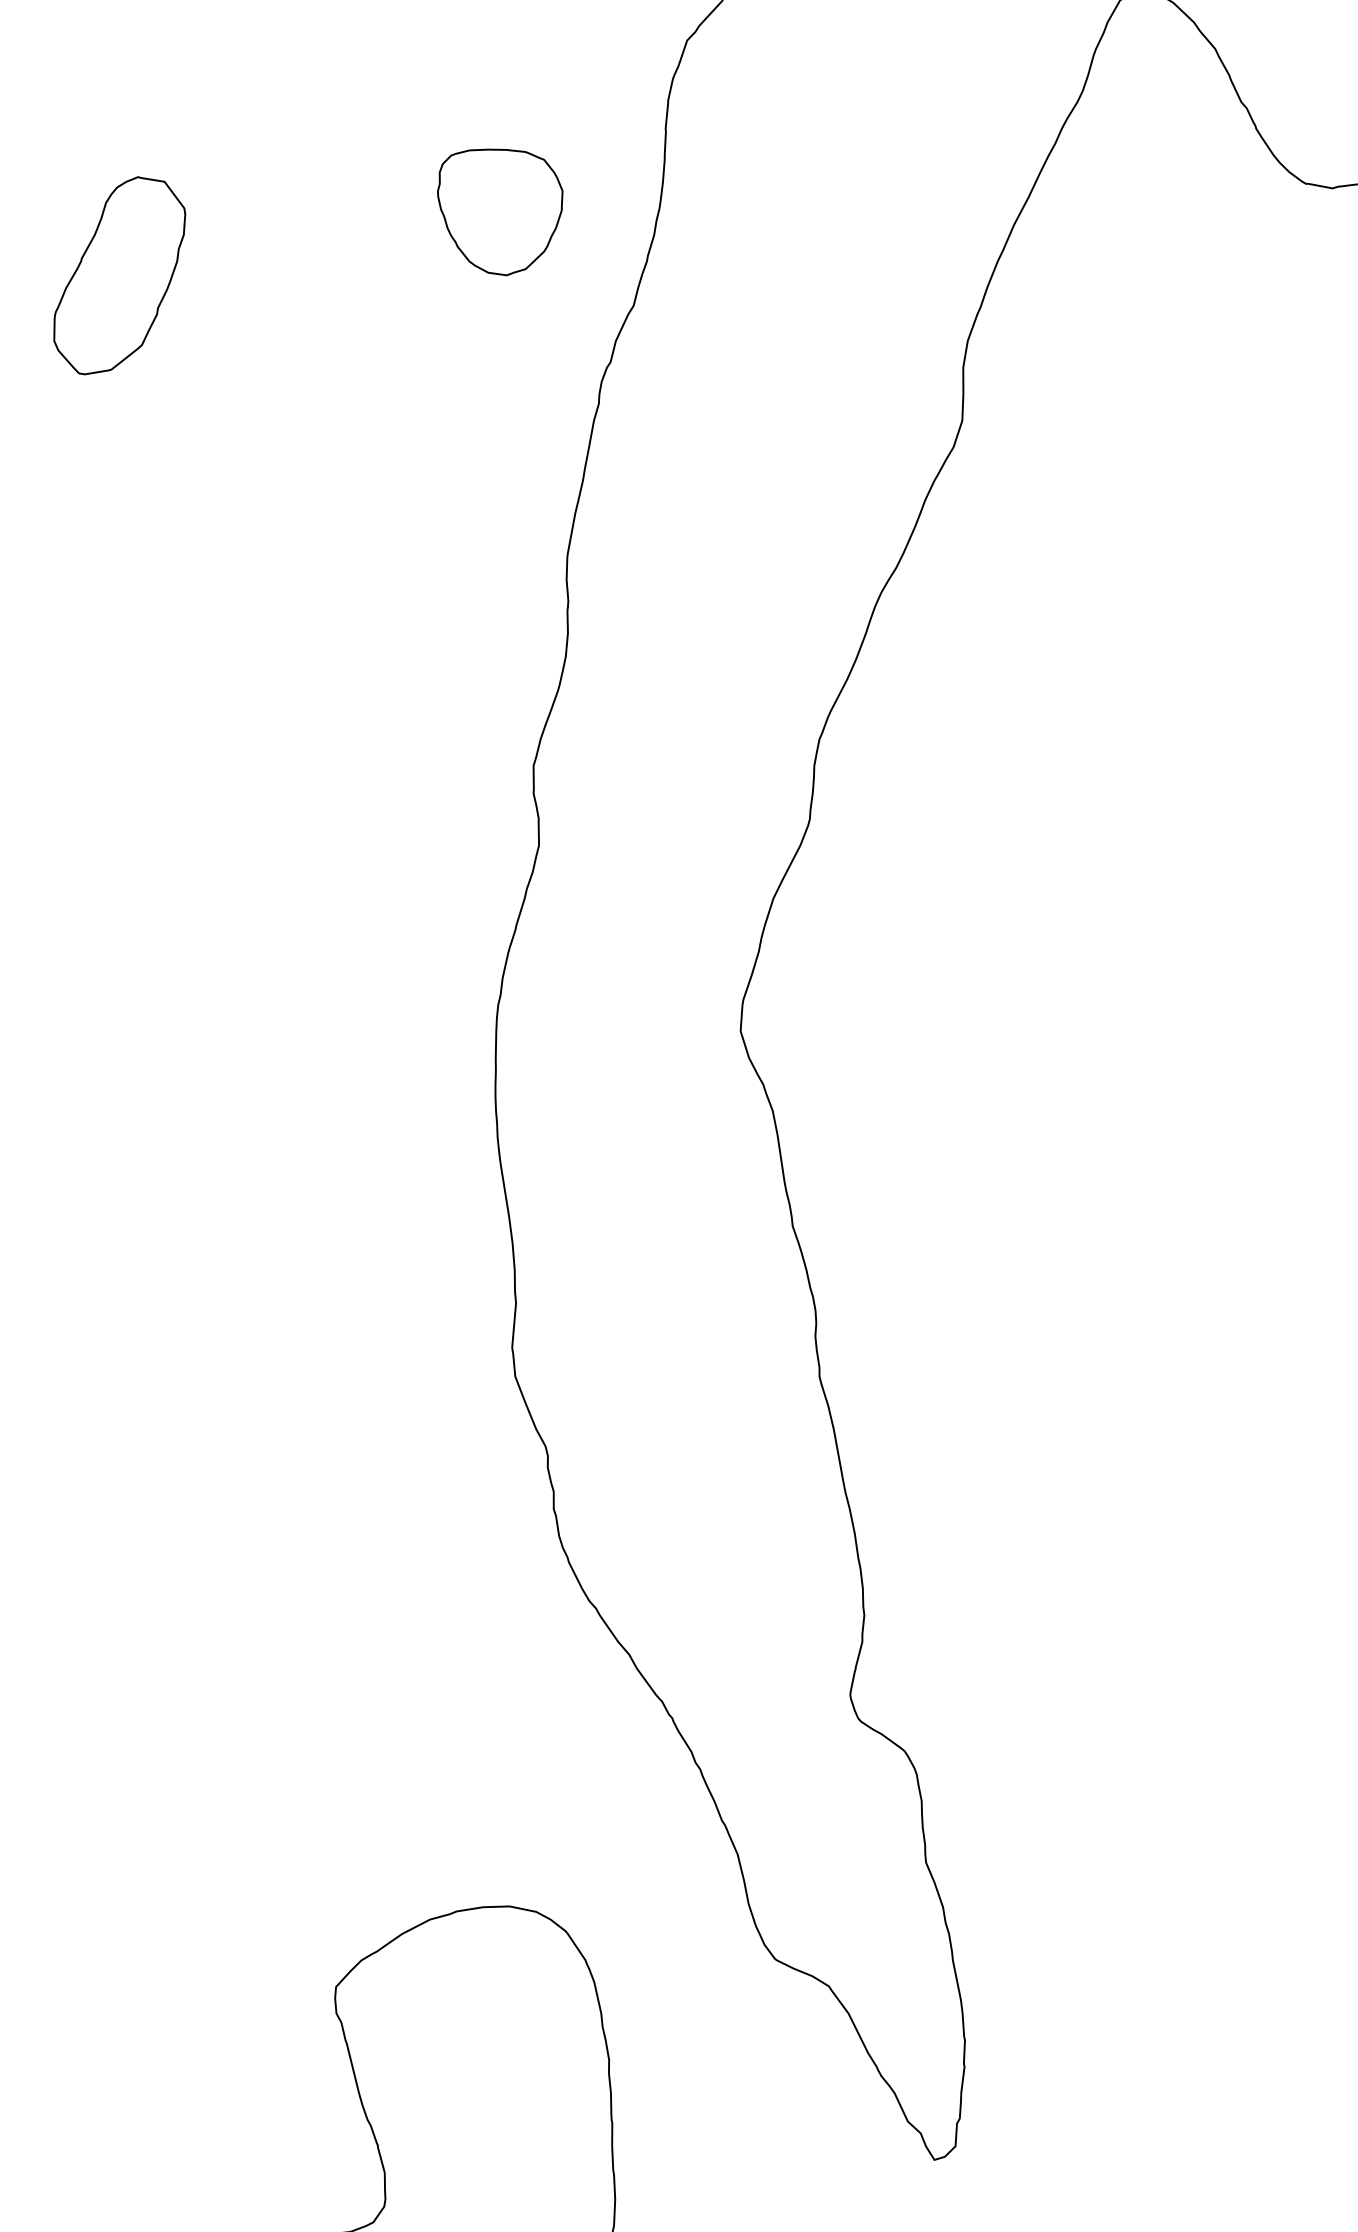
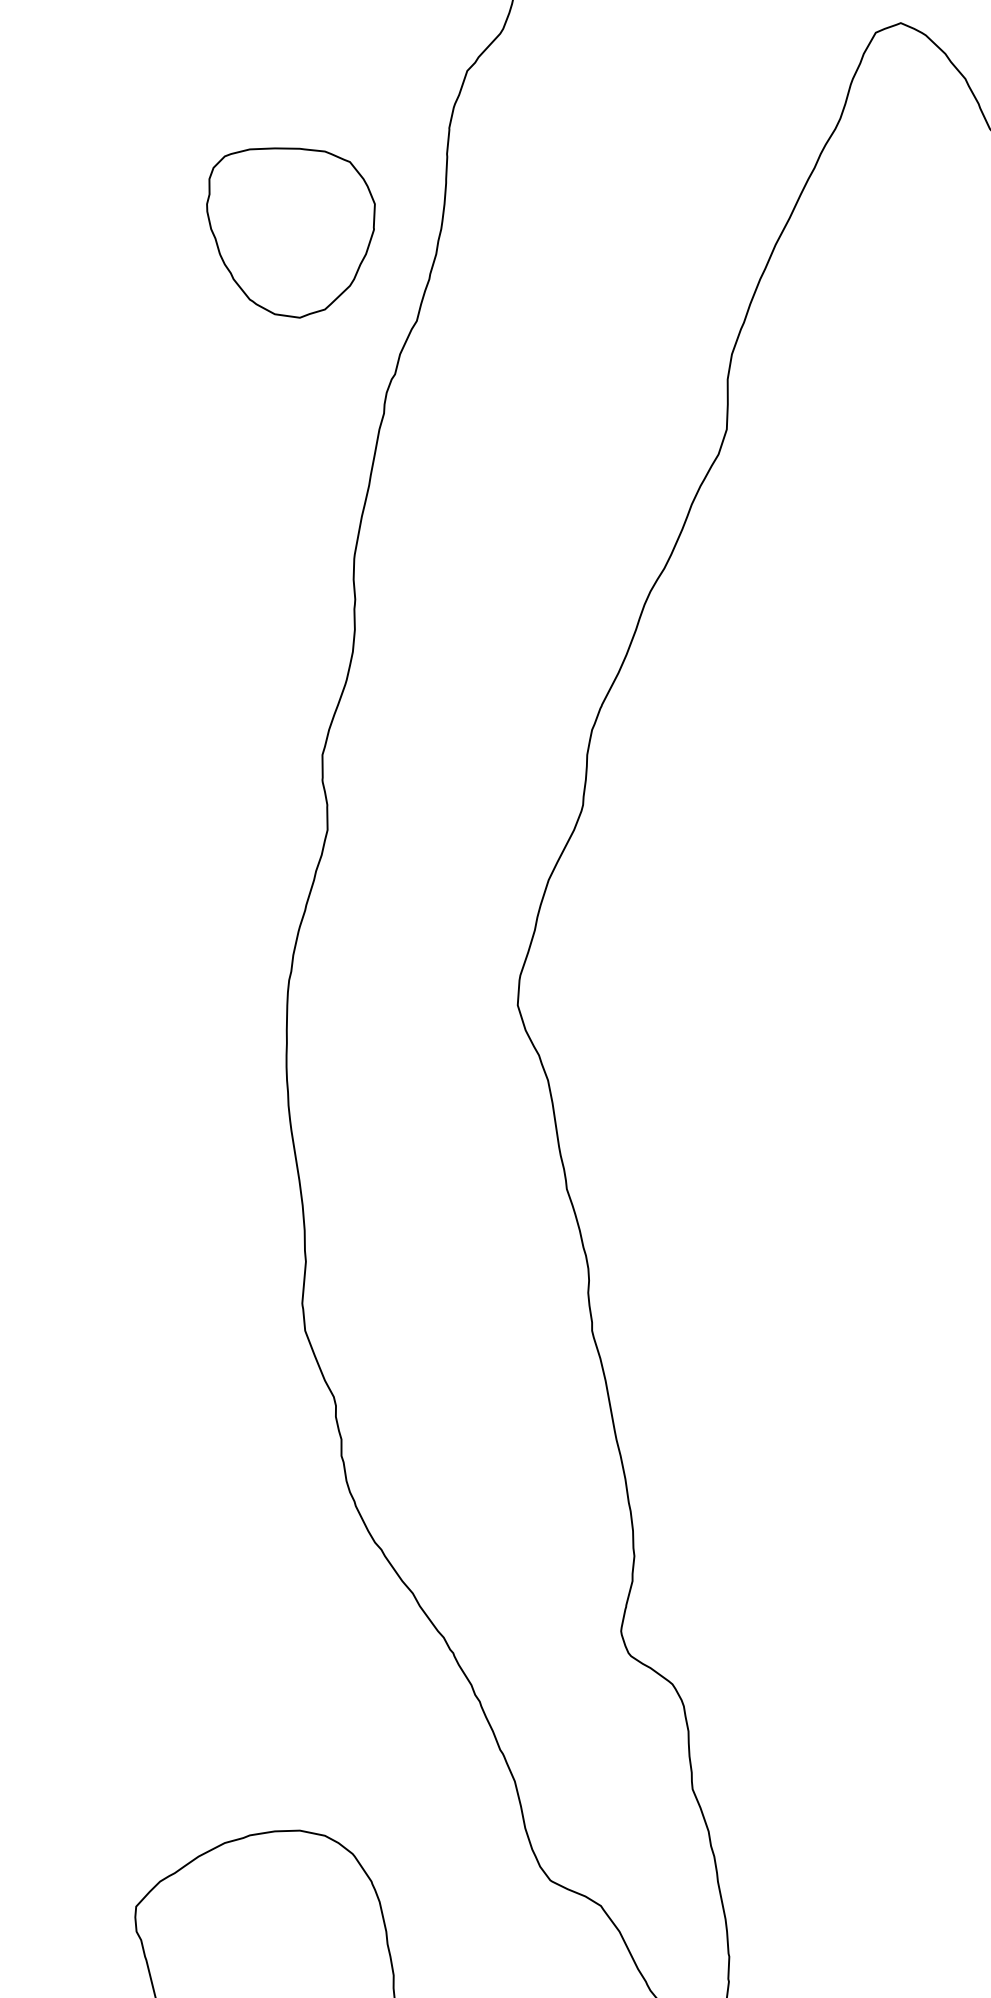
part: (500, 212) -> (291, 233), size x1.43

